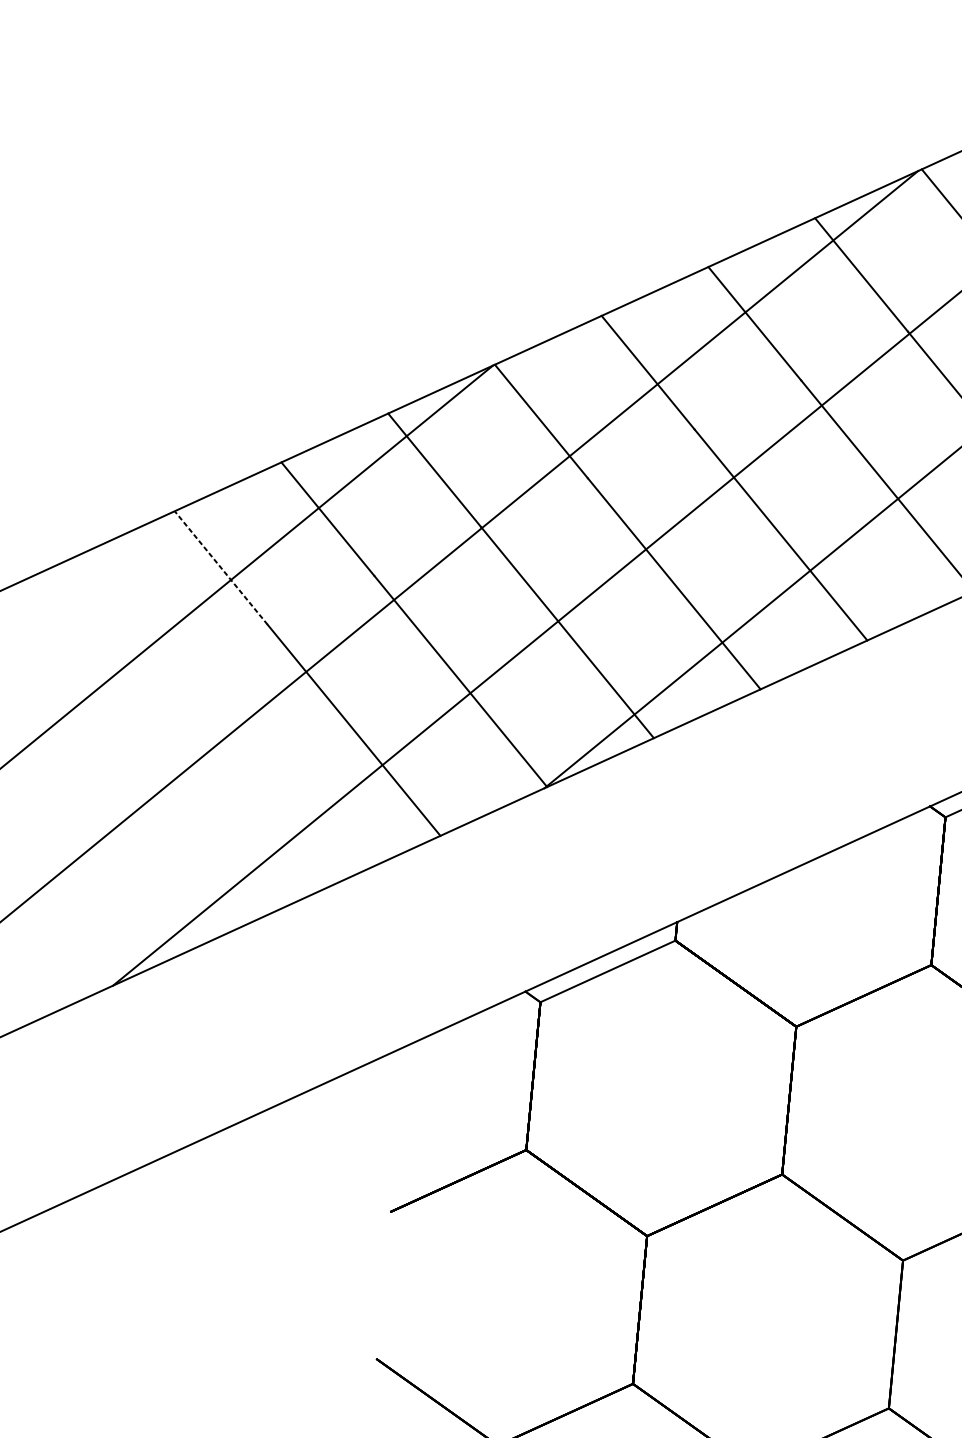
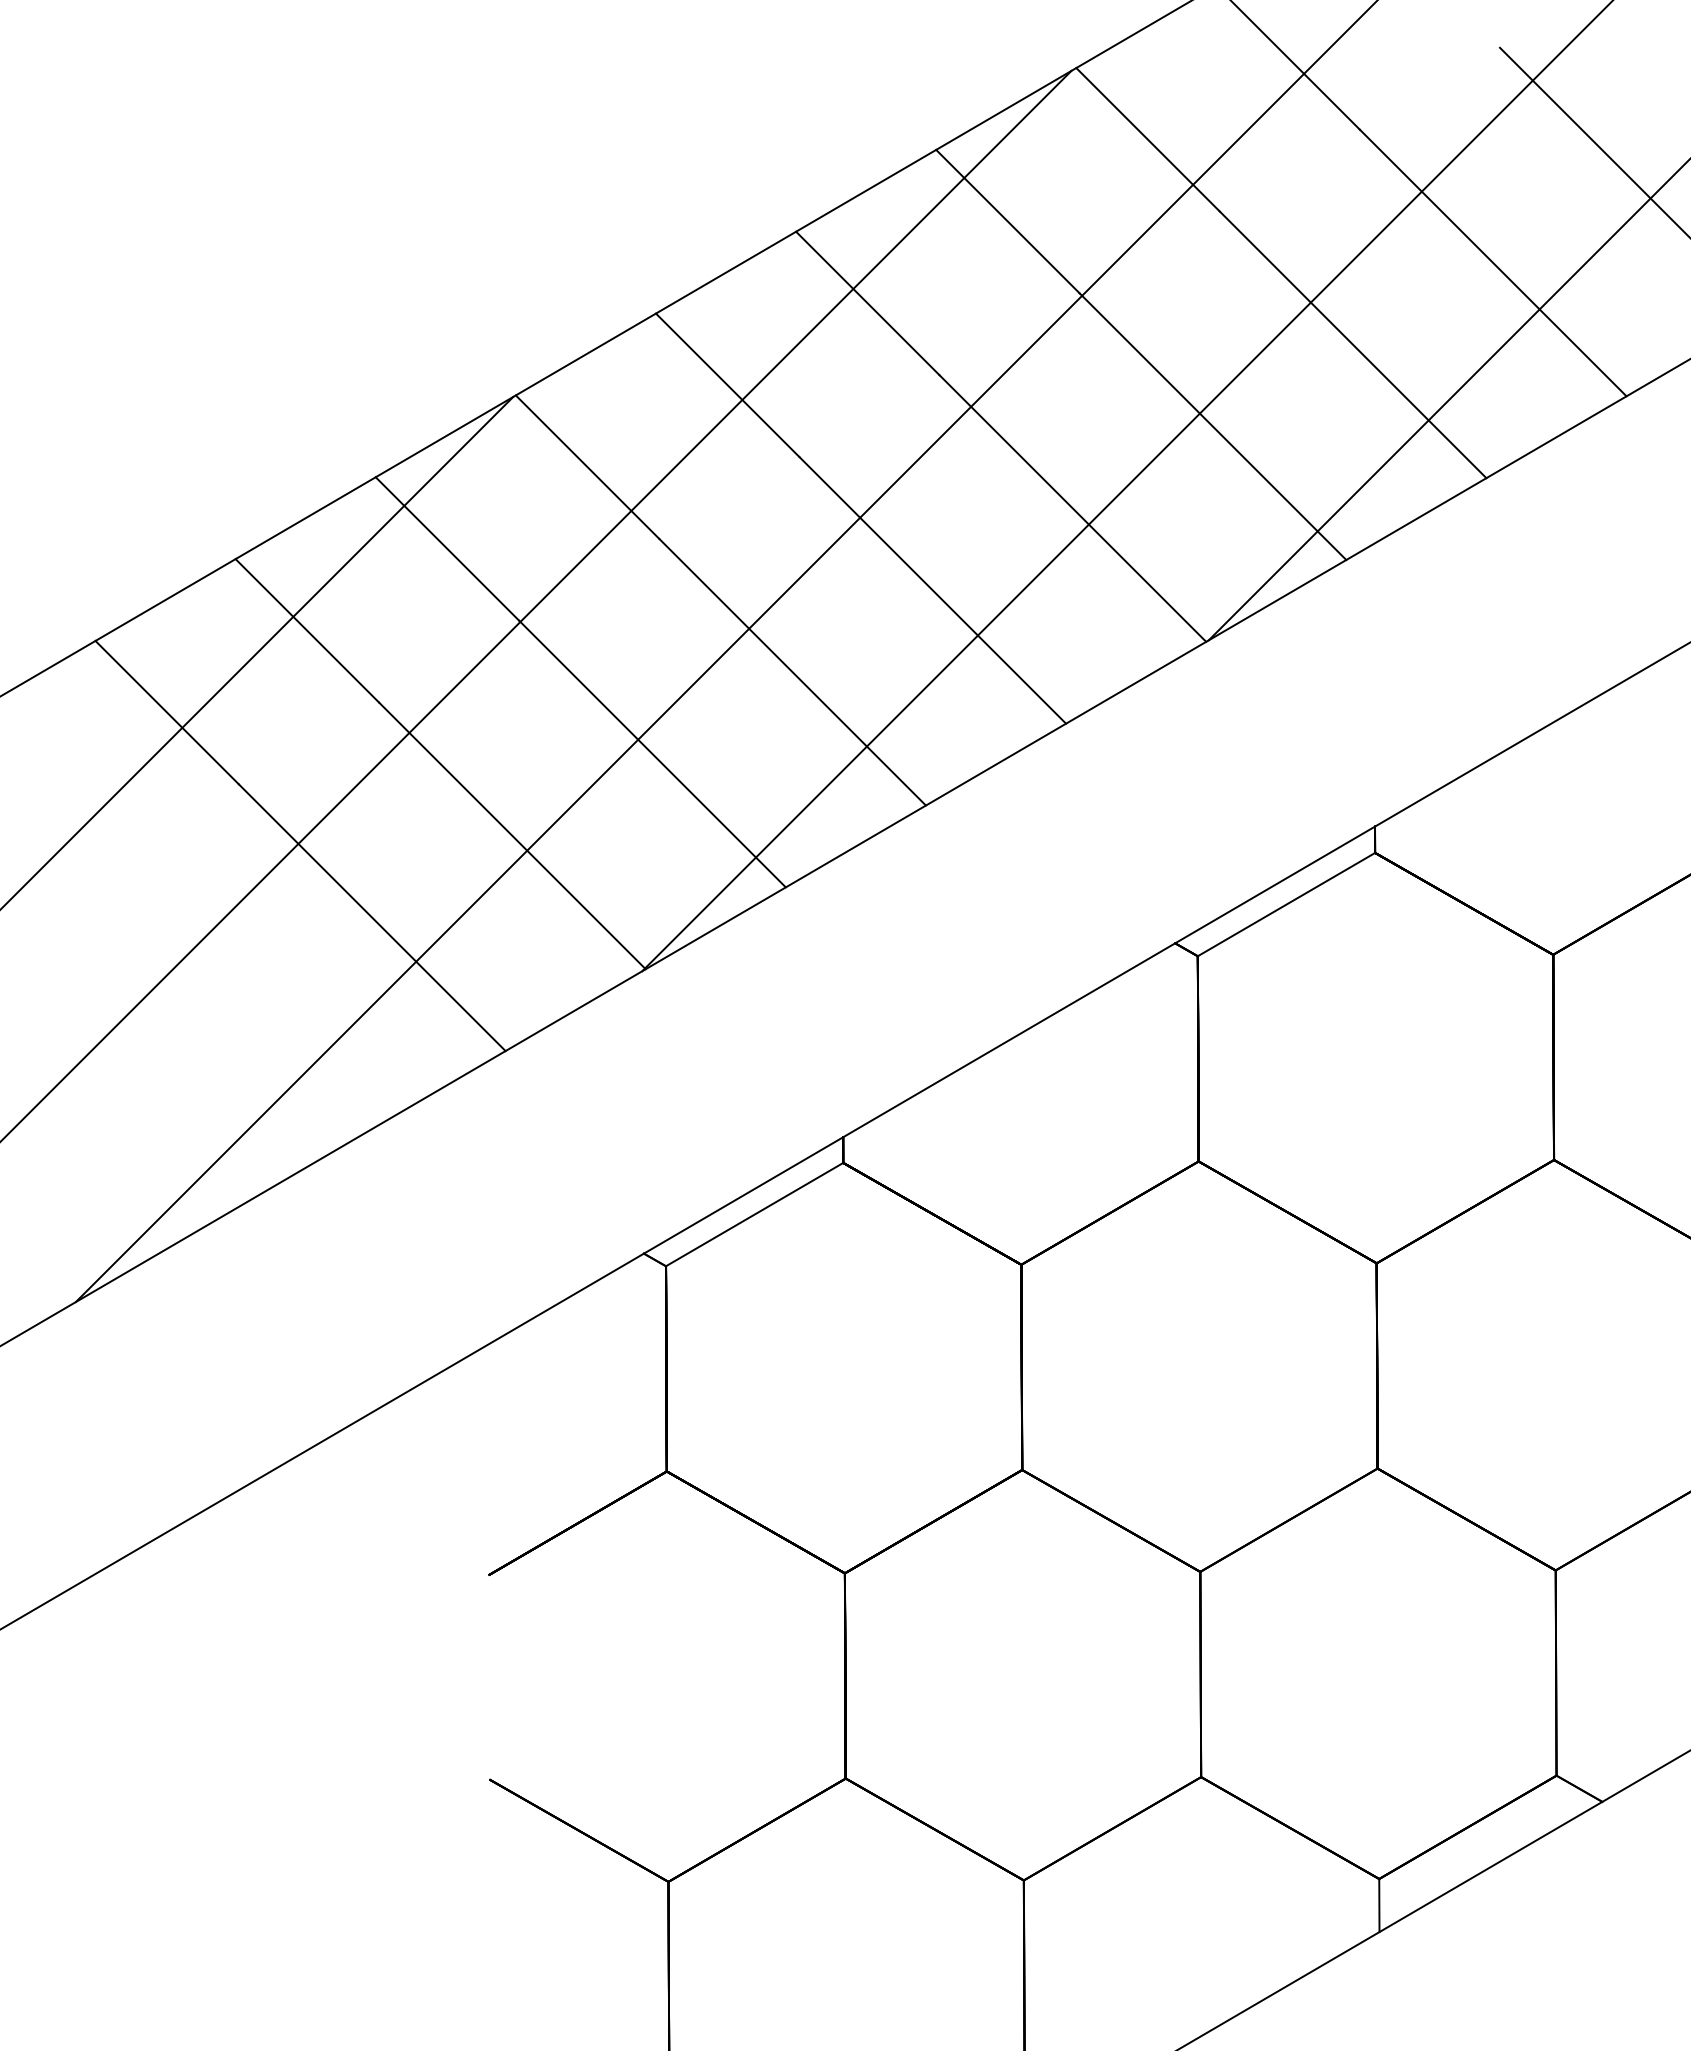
line: (220, 567) -> (166, 712), dashed -> solid

